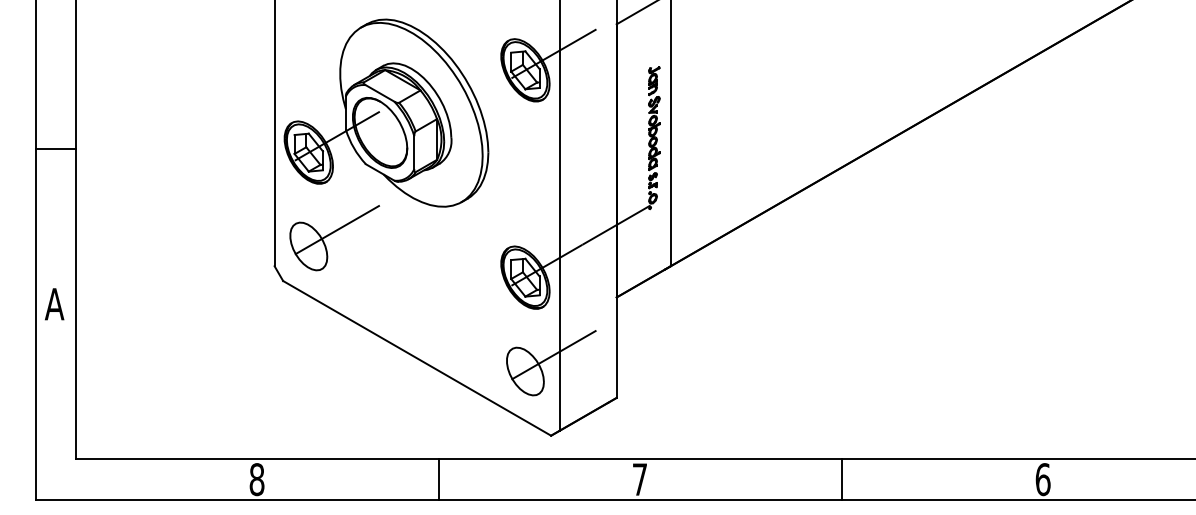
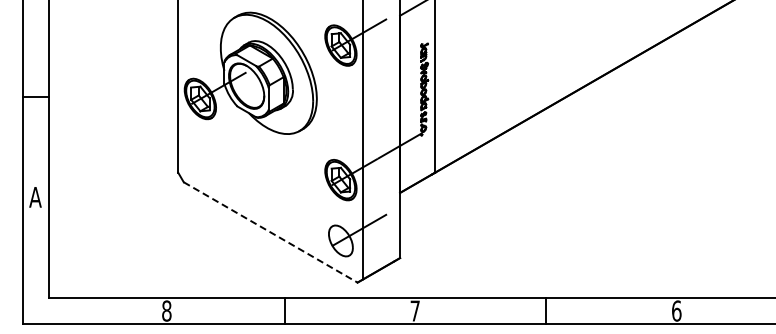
part: (333, 238) -> (216, 154), removed
line: (418, 358) -> (271, 232), solid -> dashed

